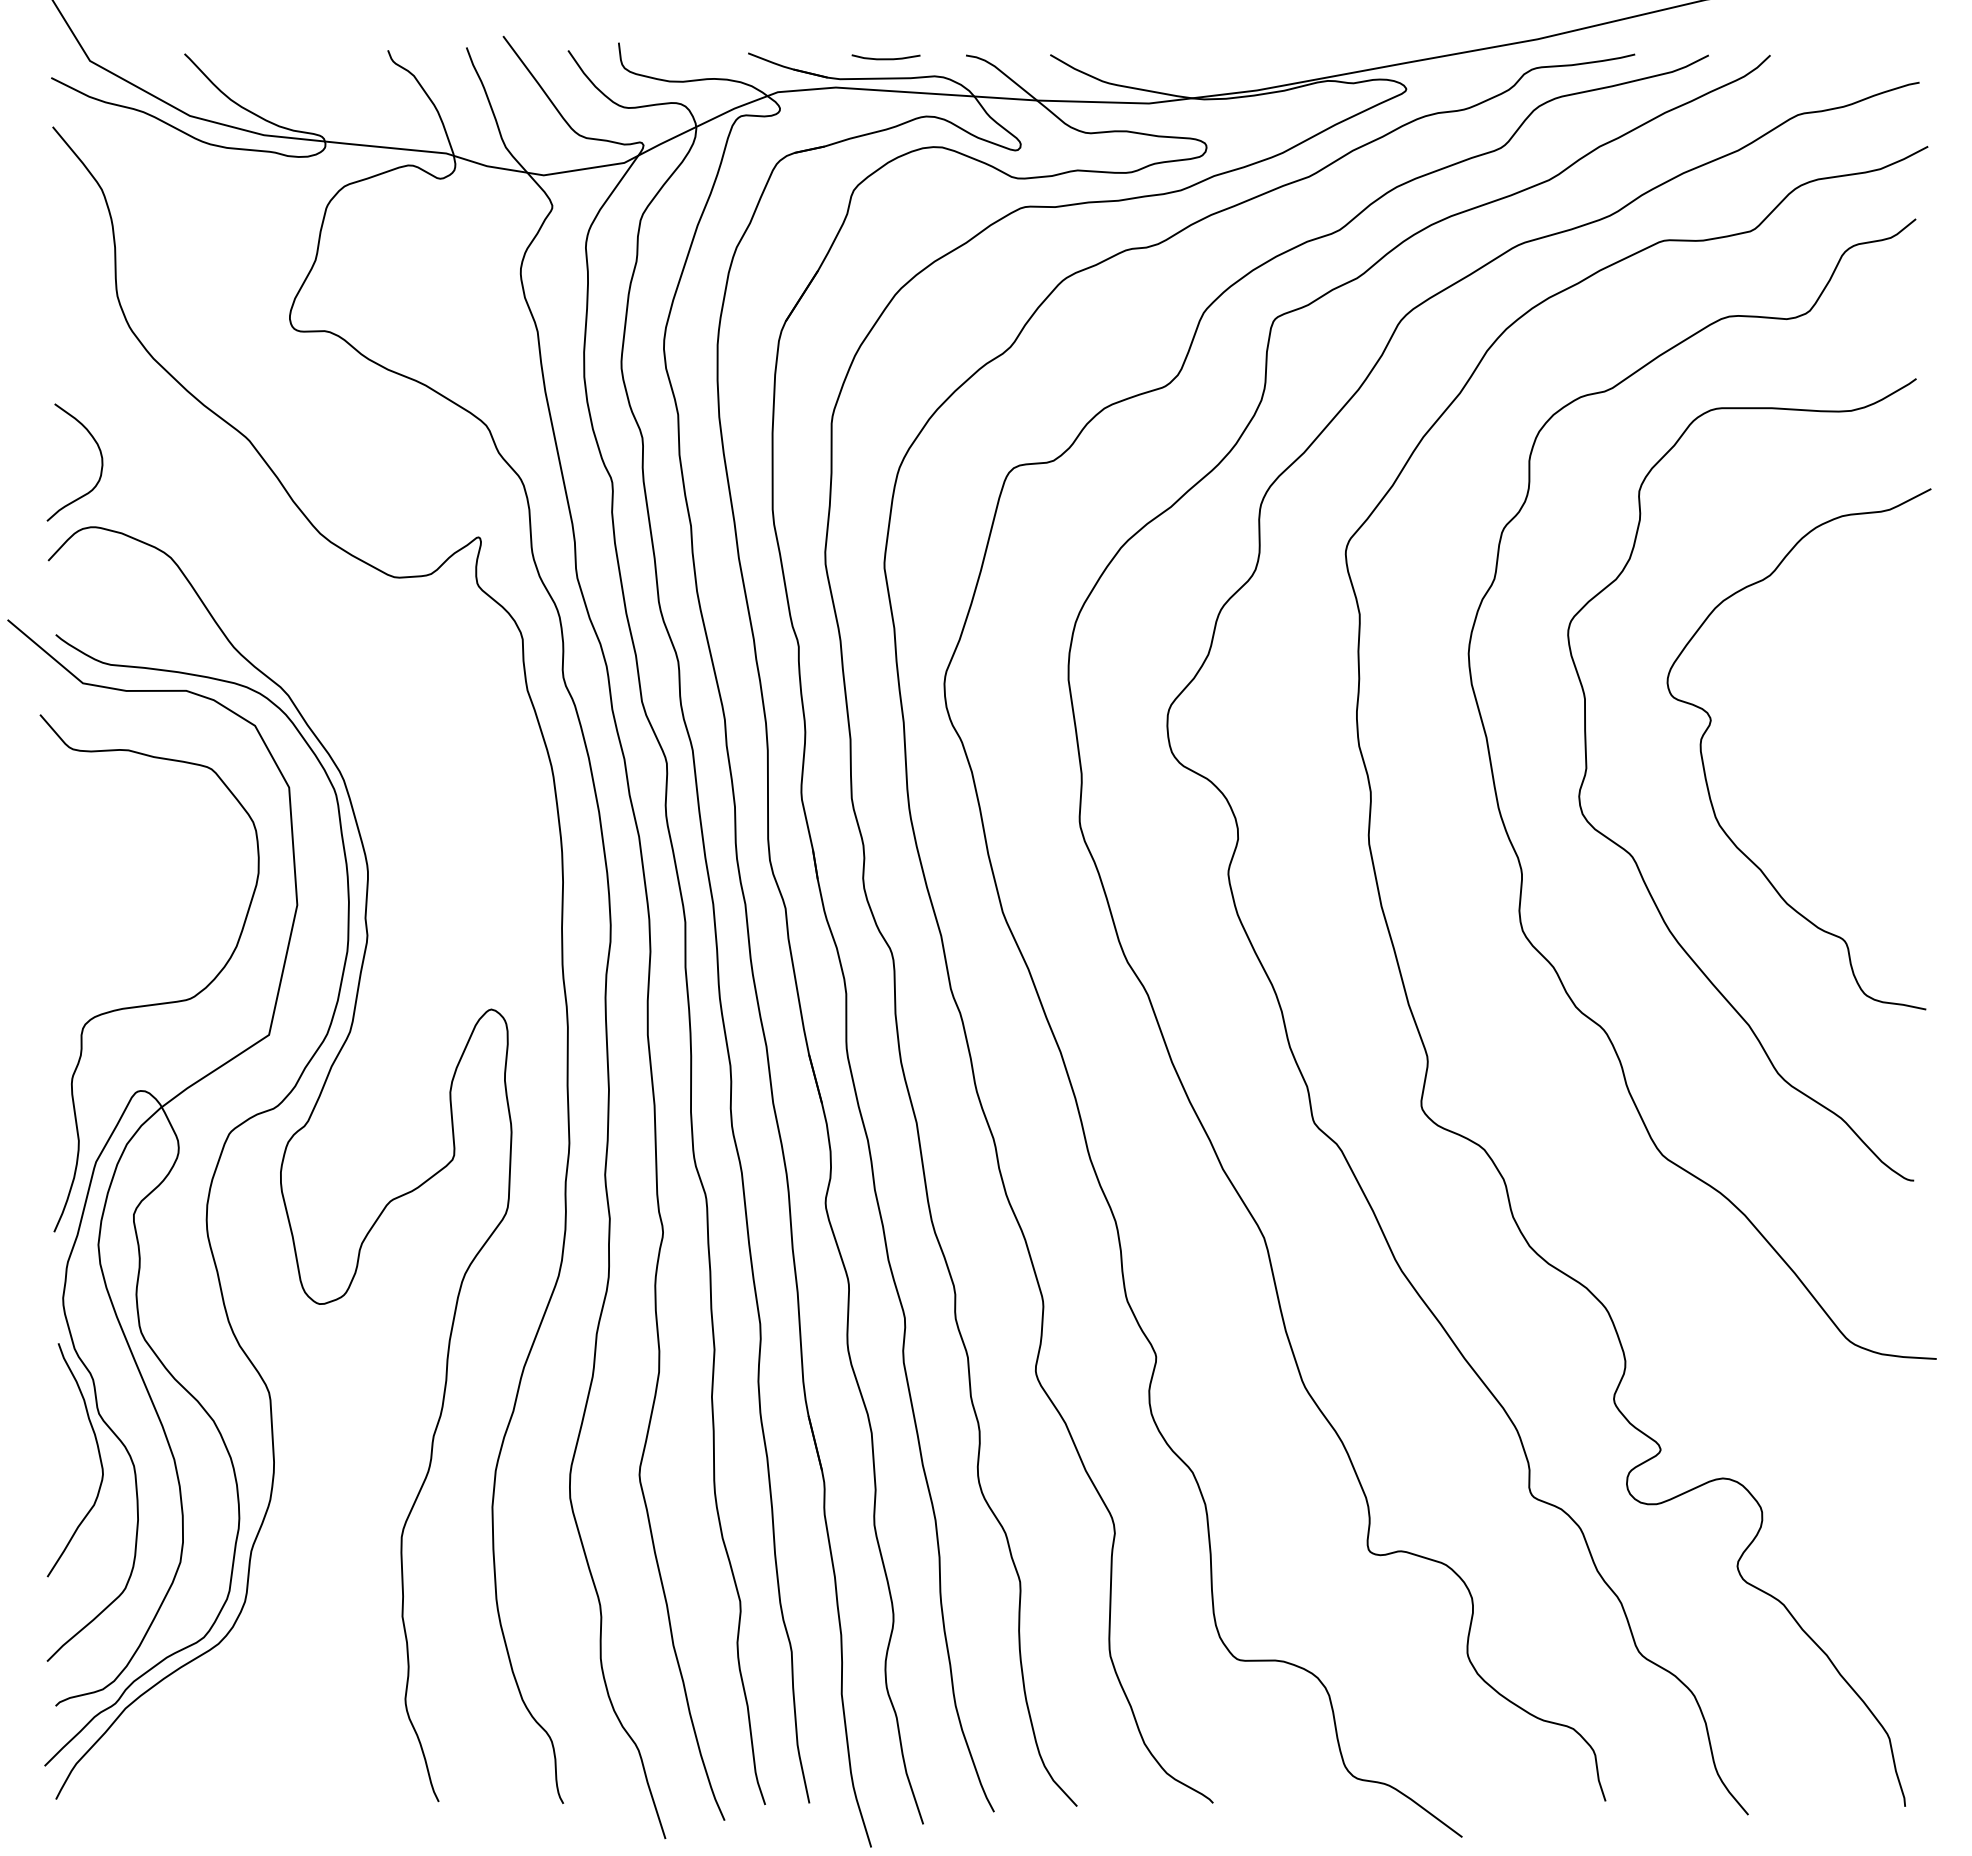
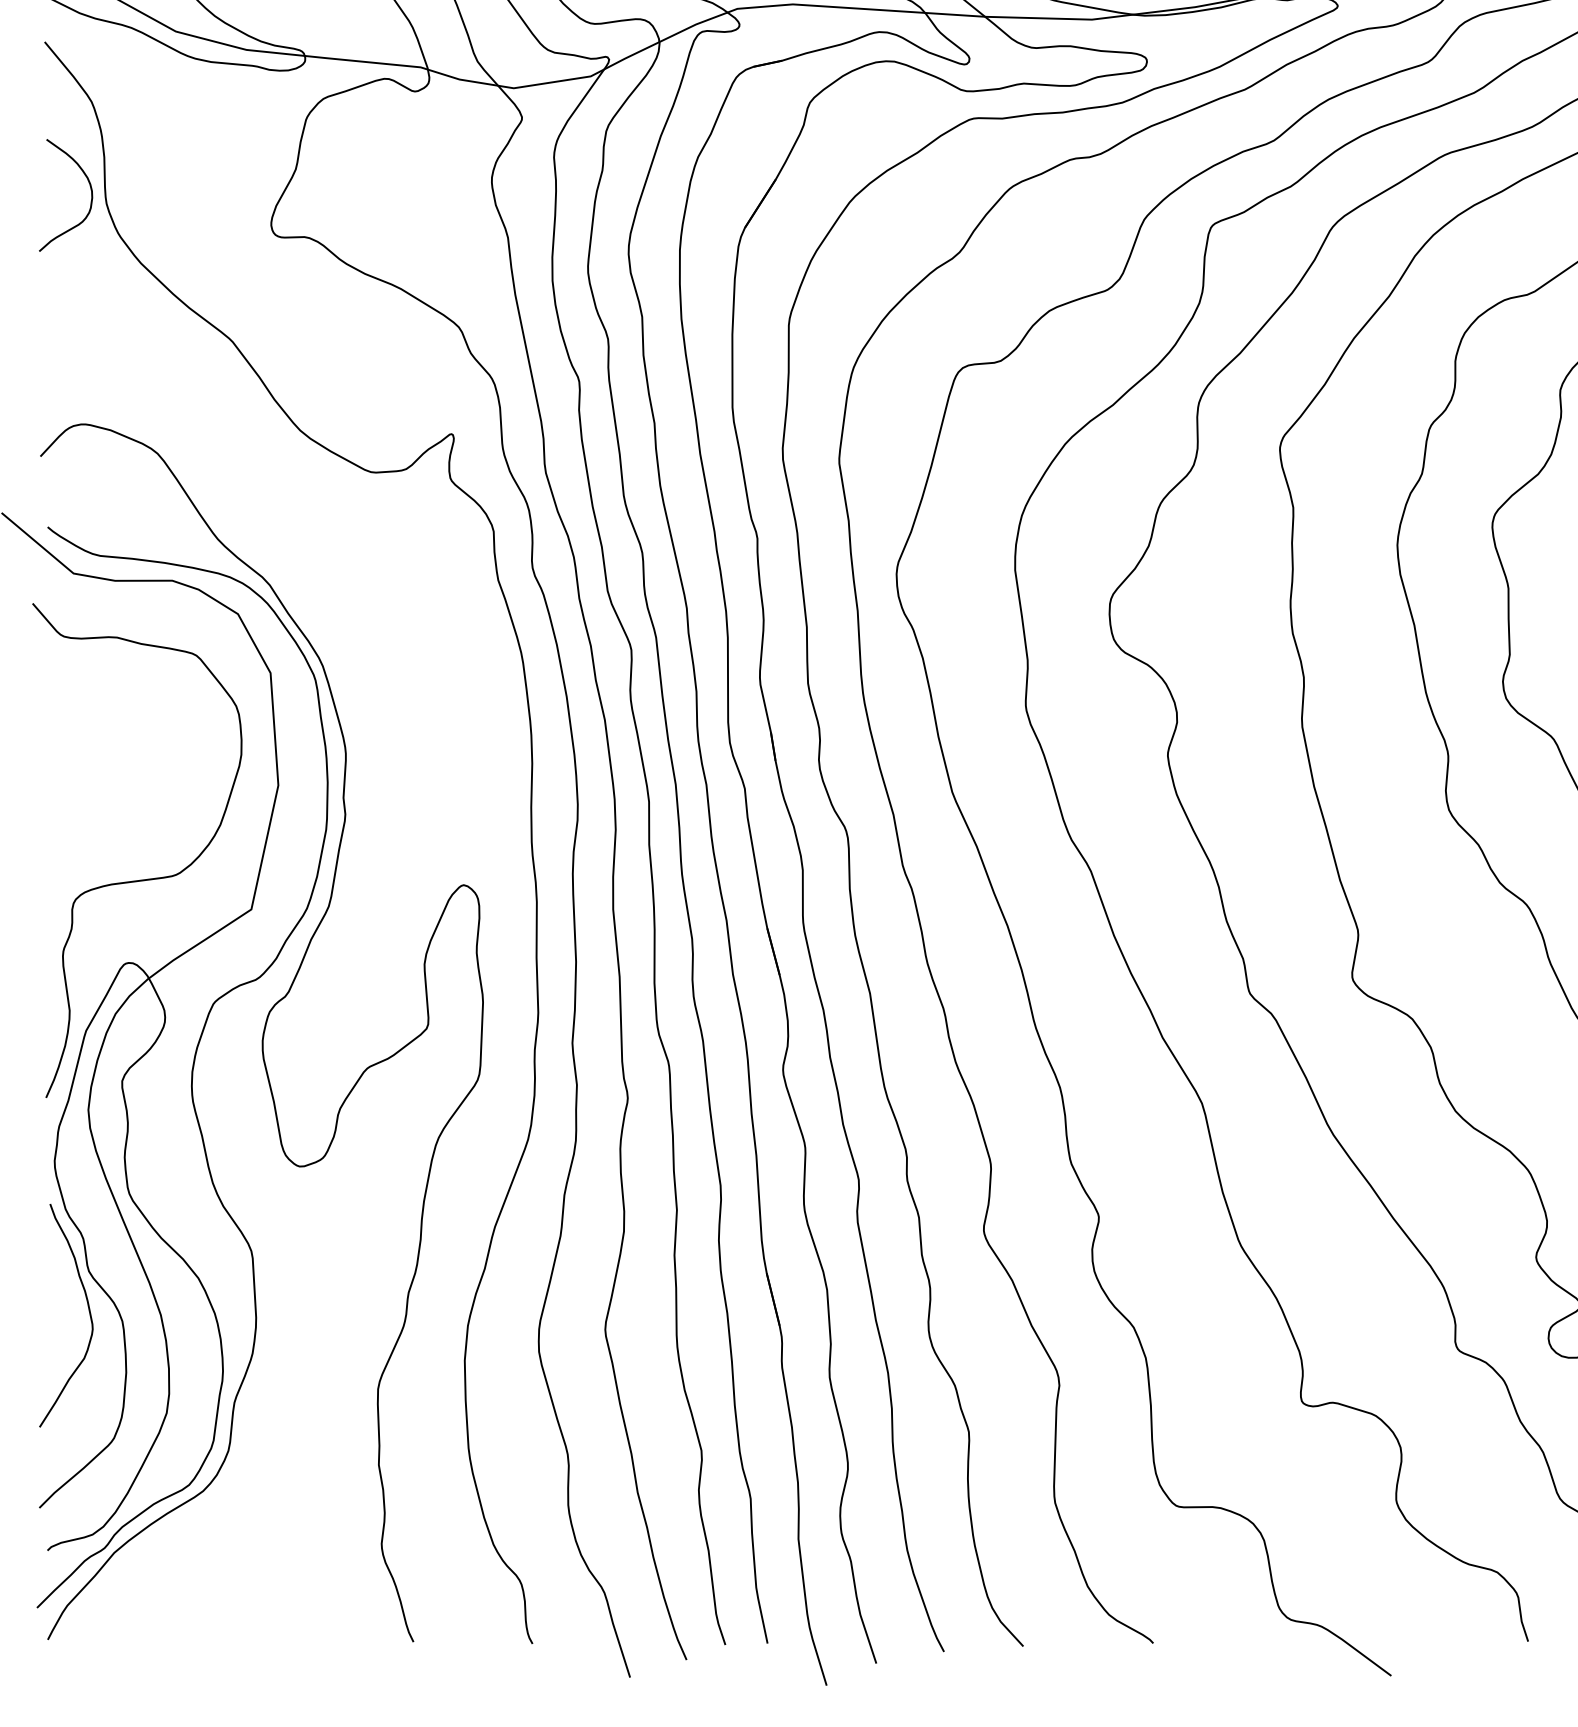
curve: (100, 456) -> (90, 189), moved

